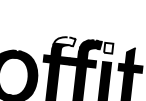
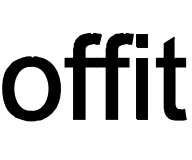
fill: (64, 40) -> (87, 38), added
fill: (108, 48) -> (141, 41), added

